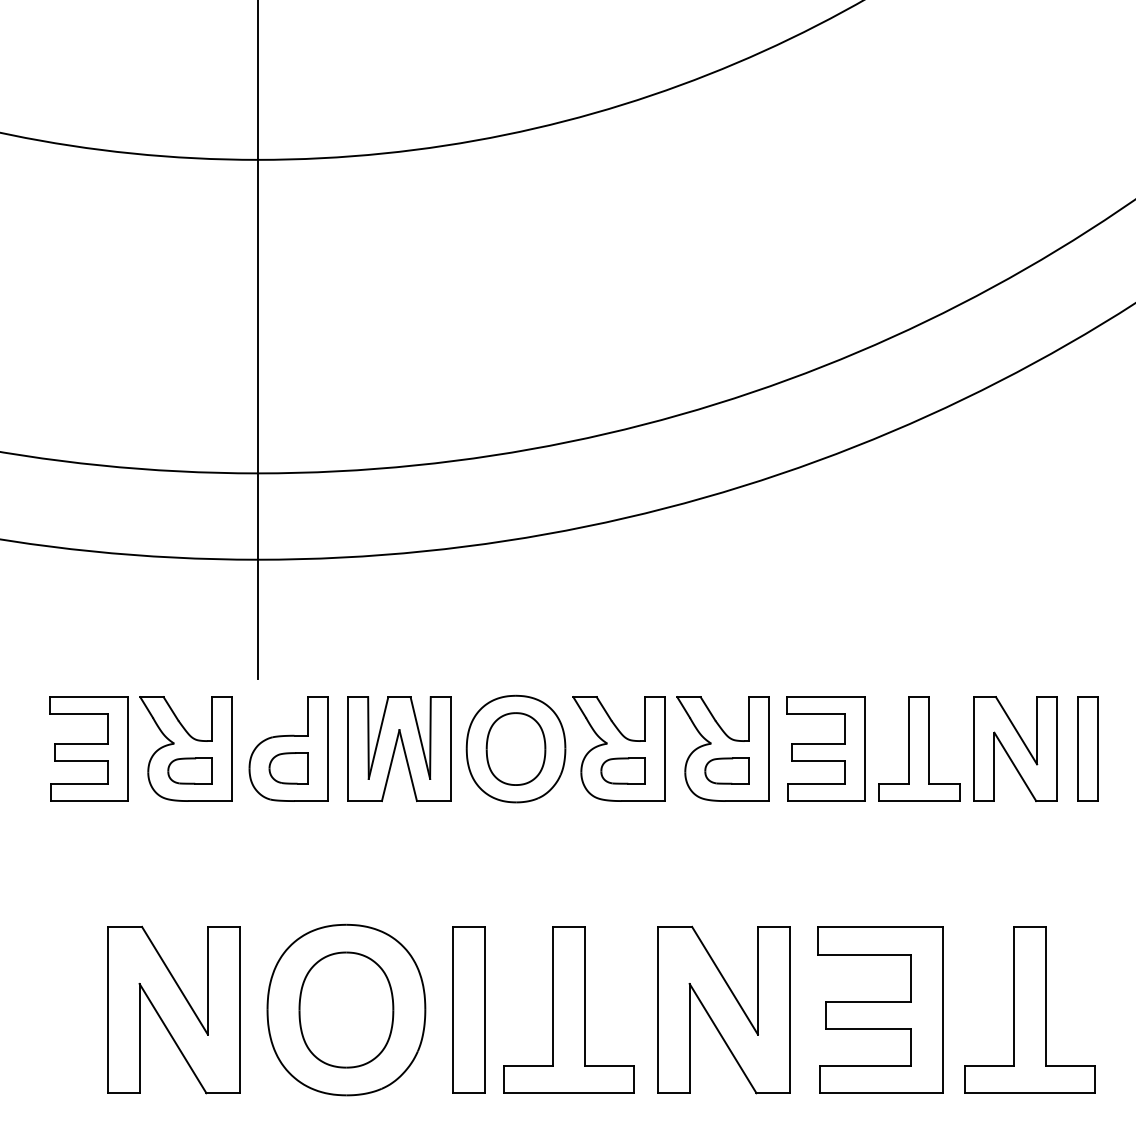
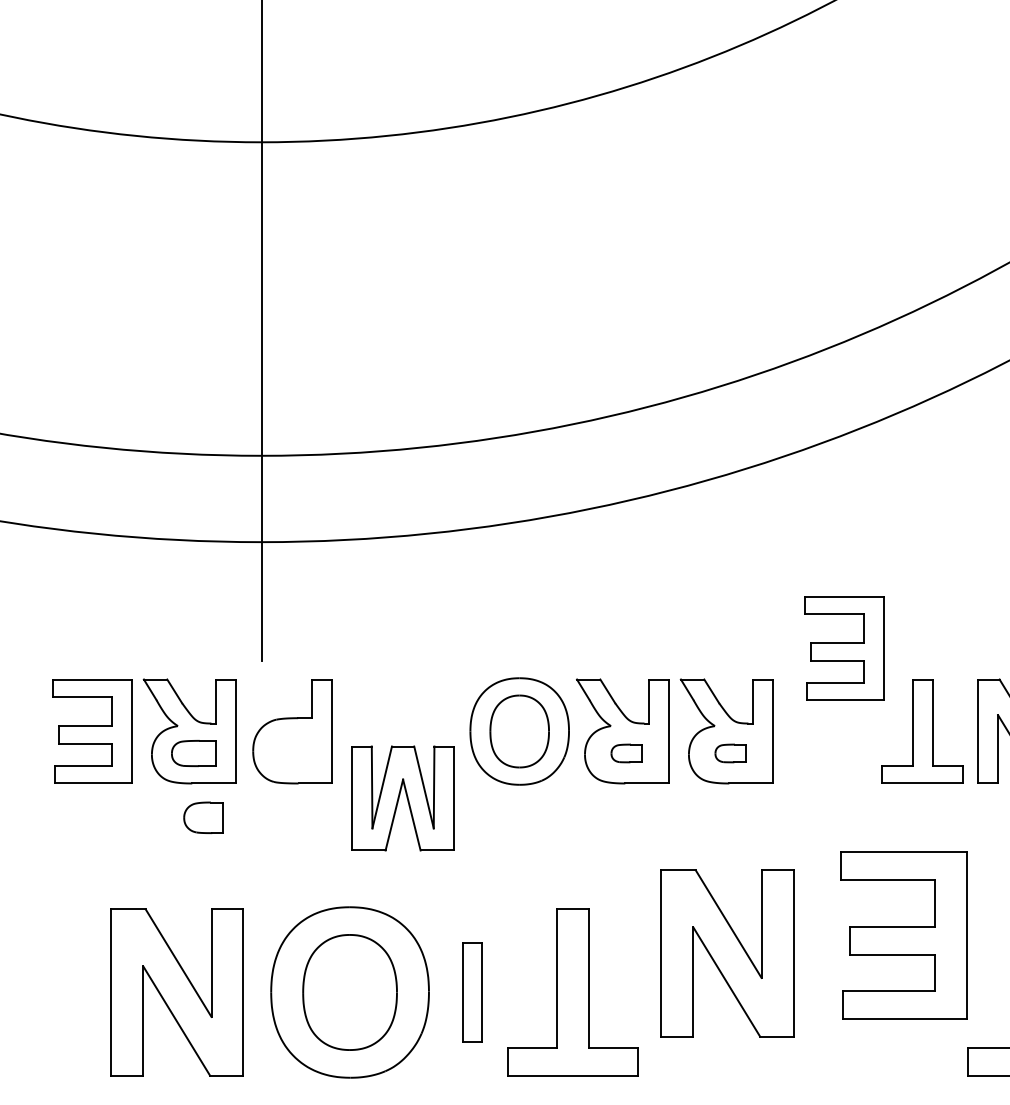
part: (399, 748) -> (403, 797), moved
part: (825, 748) -> (844, 647), moved
part: (288, 768) -> (203, 817), moved
part: (622, 770) -> (626, 752), size x0.7
part: (726, 770) -> (730, 752), size x0.7
part: (468, 1009) -> (472, 991), size x0.6
part: (723, 1009) -> (727, 952), moved
part: (880, 1009) -> (904, 934), moved

